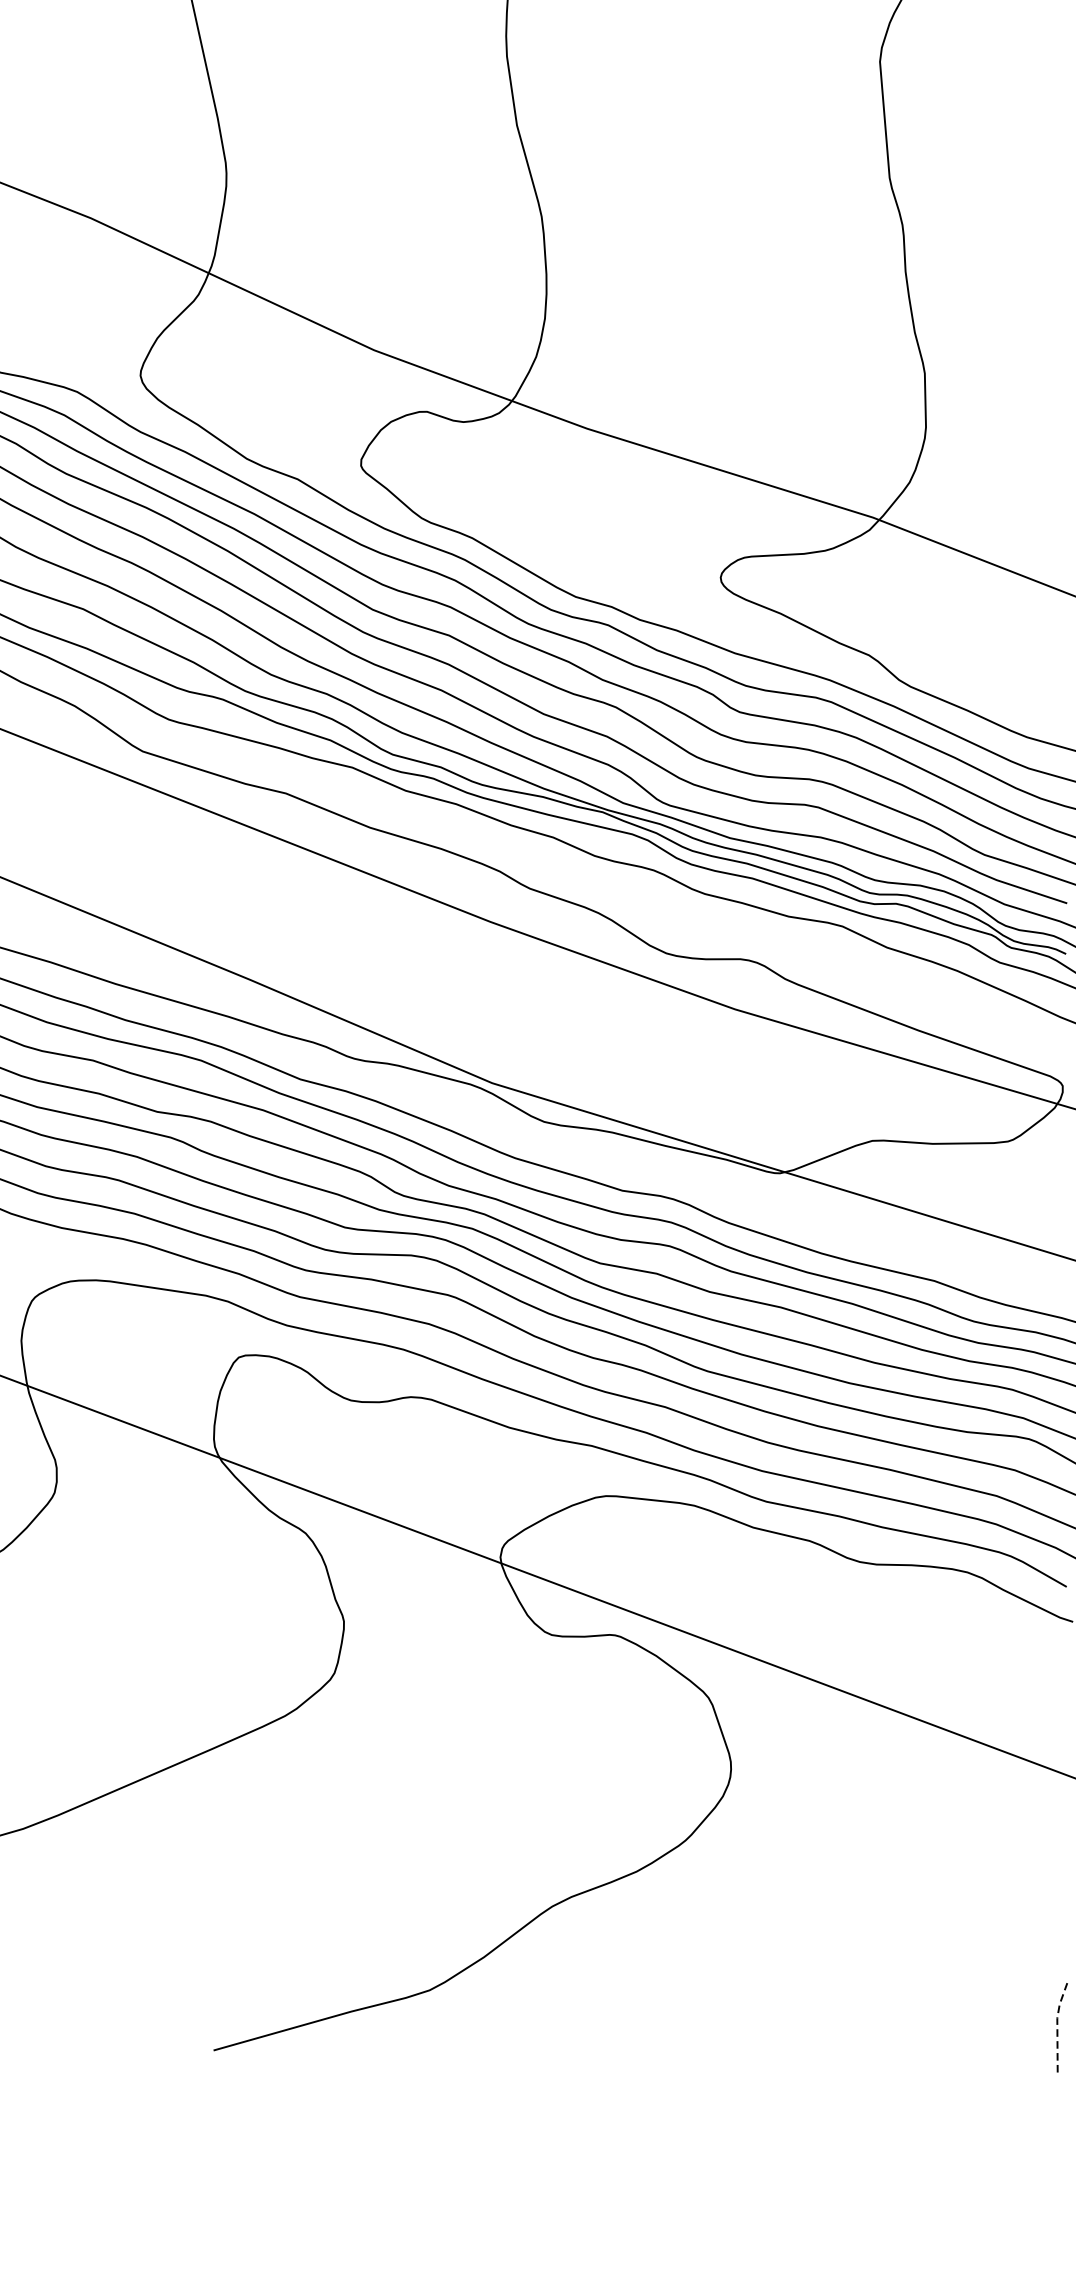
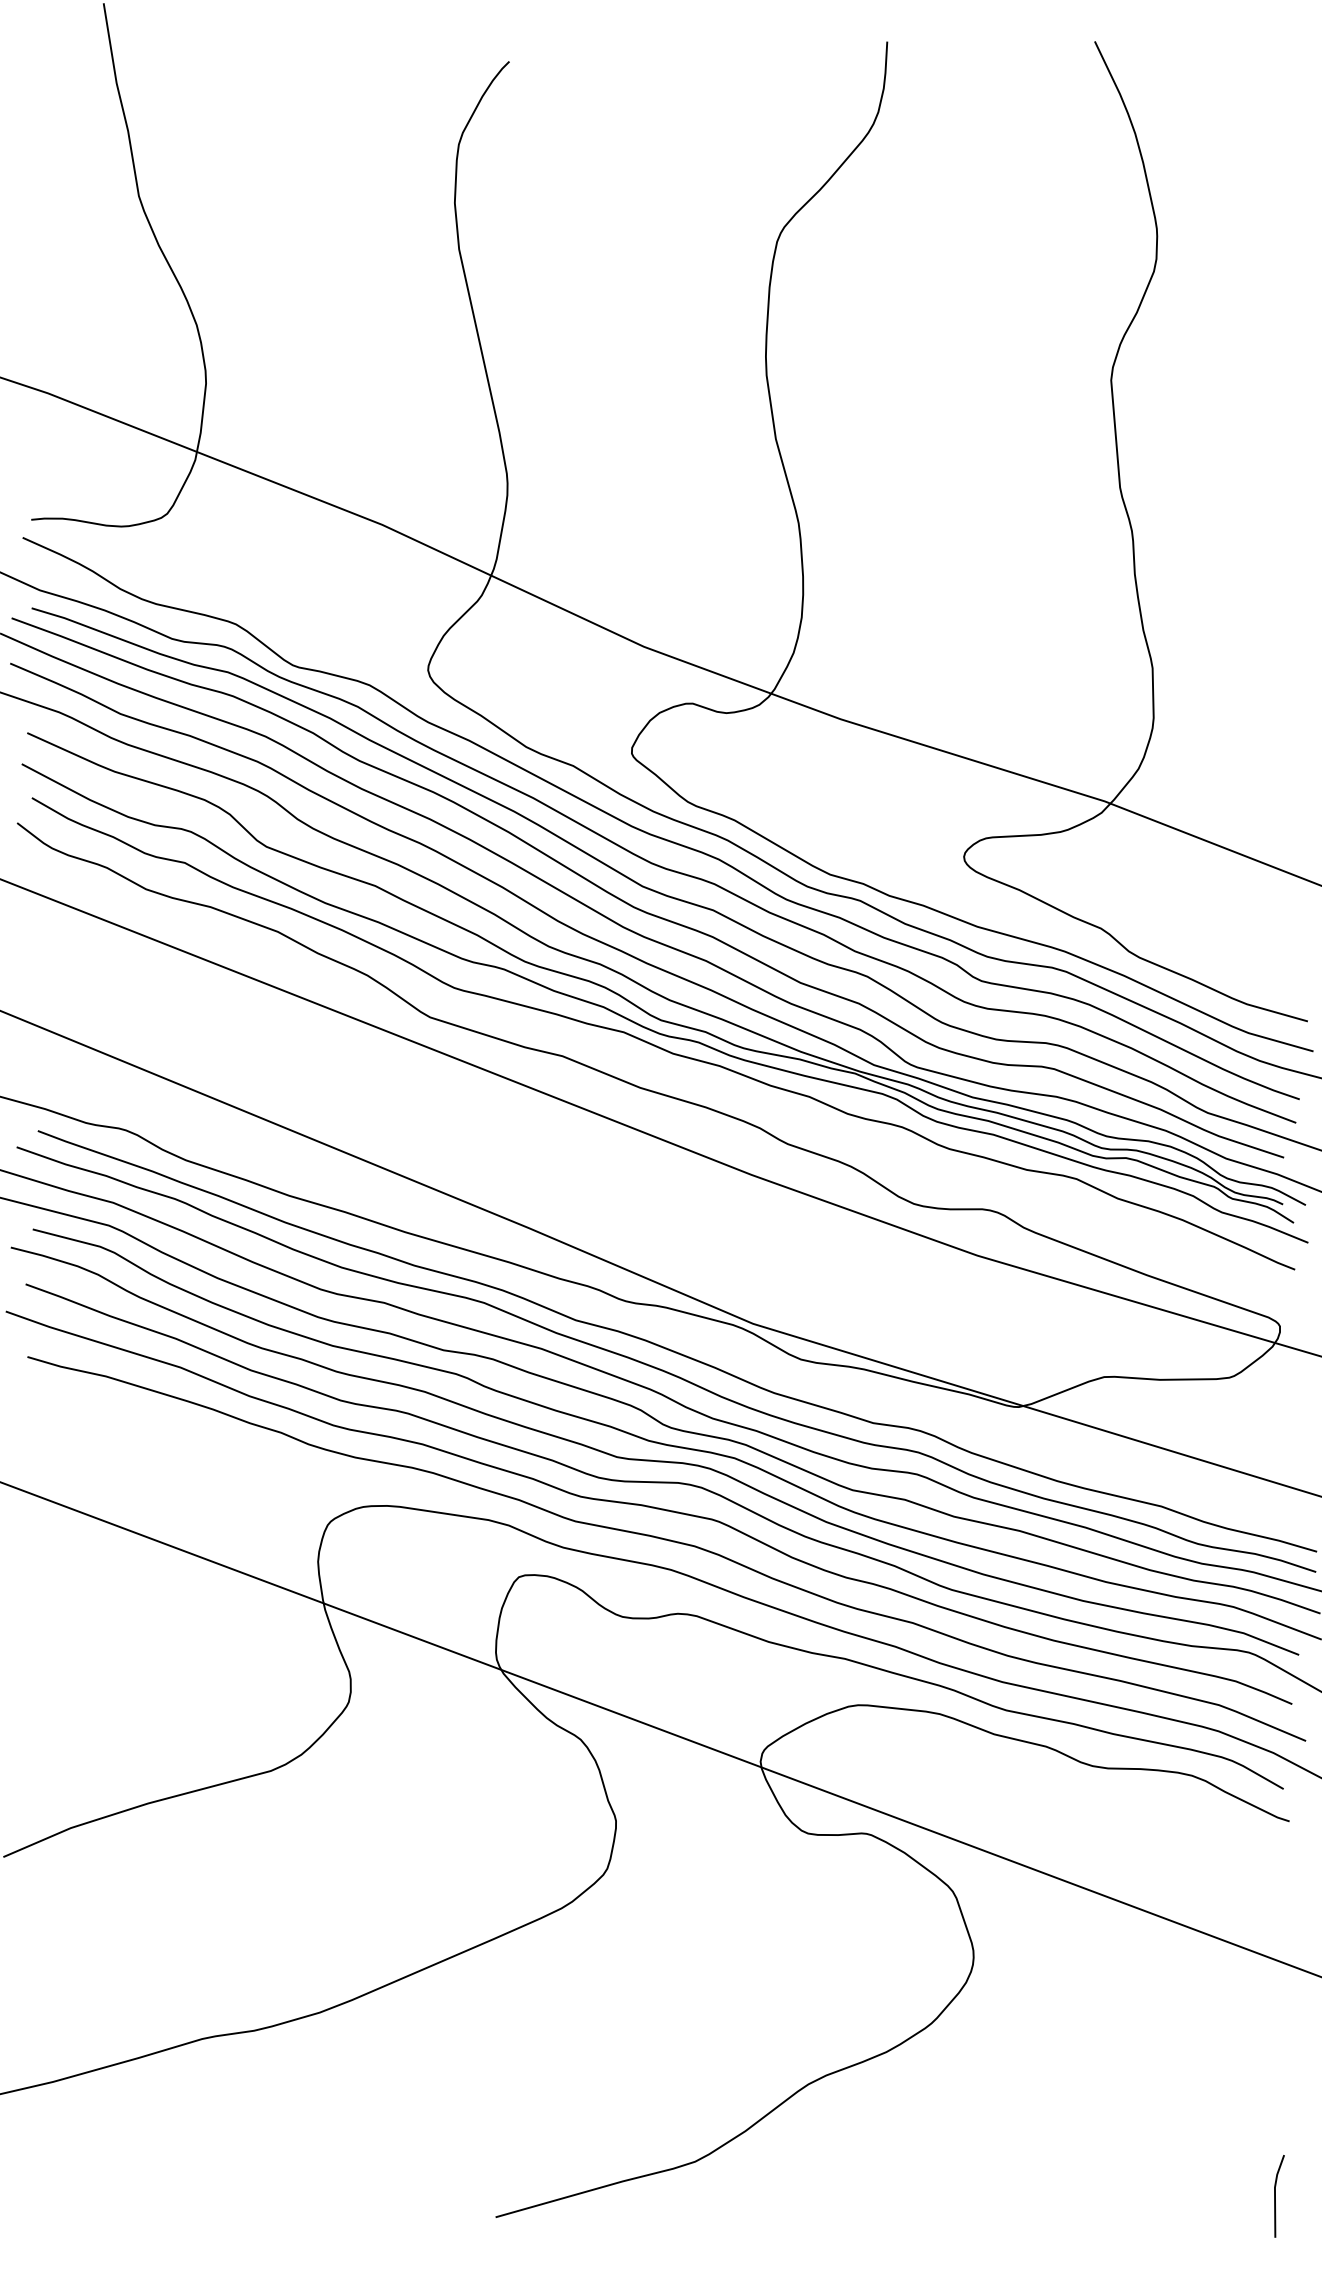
line: (1057, 2025) -> (1275, 2194), dashed -> solid

